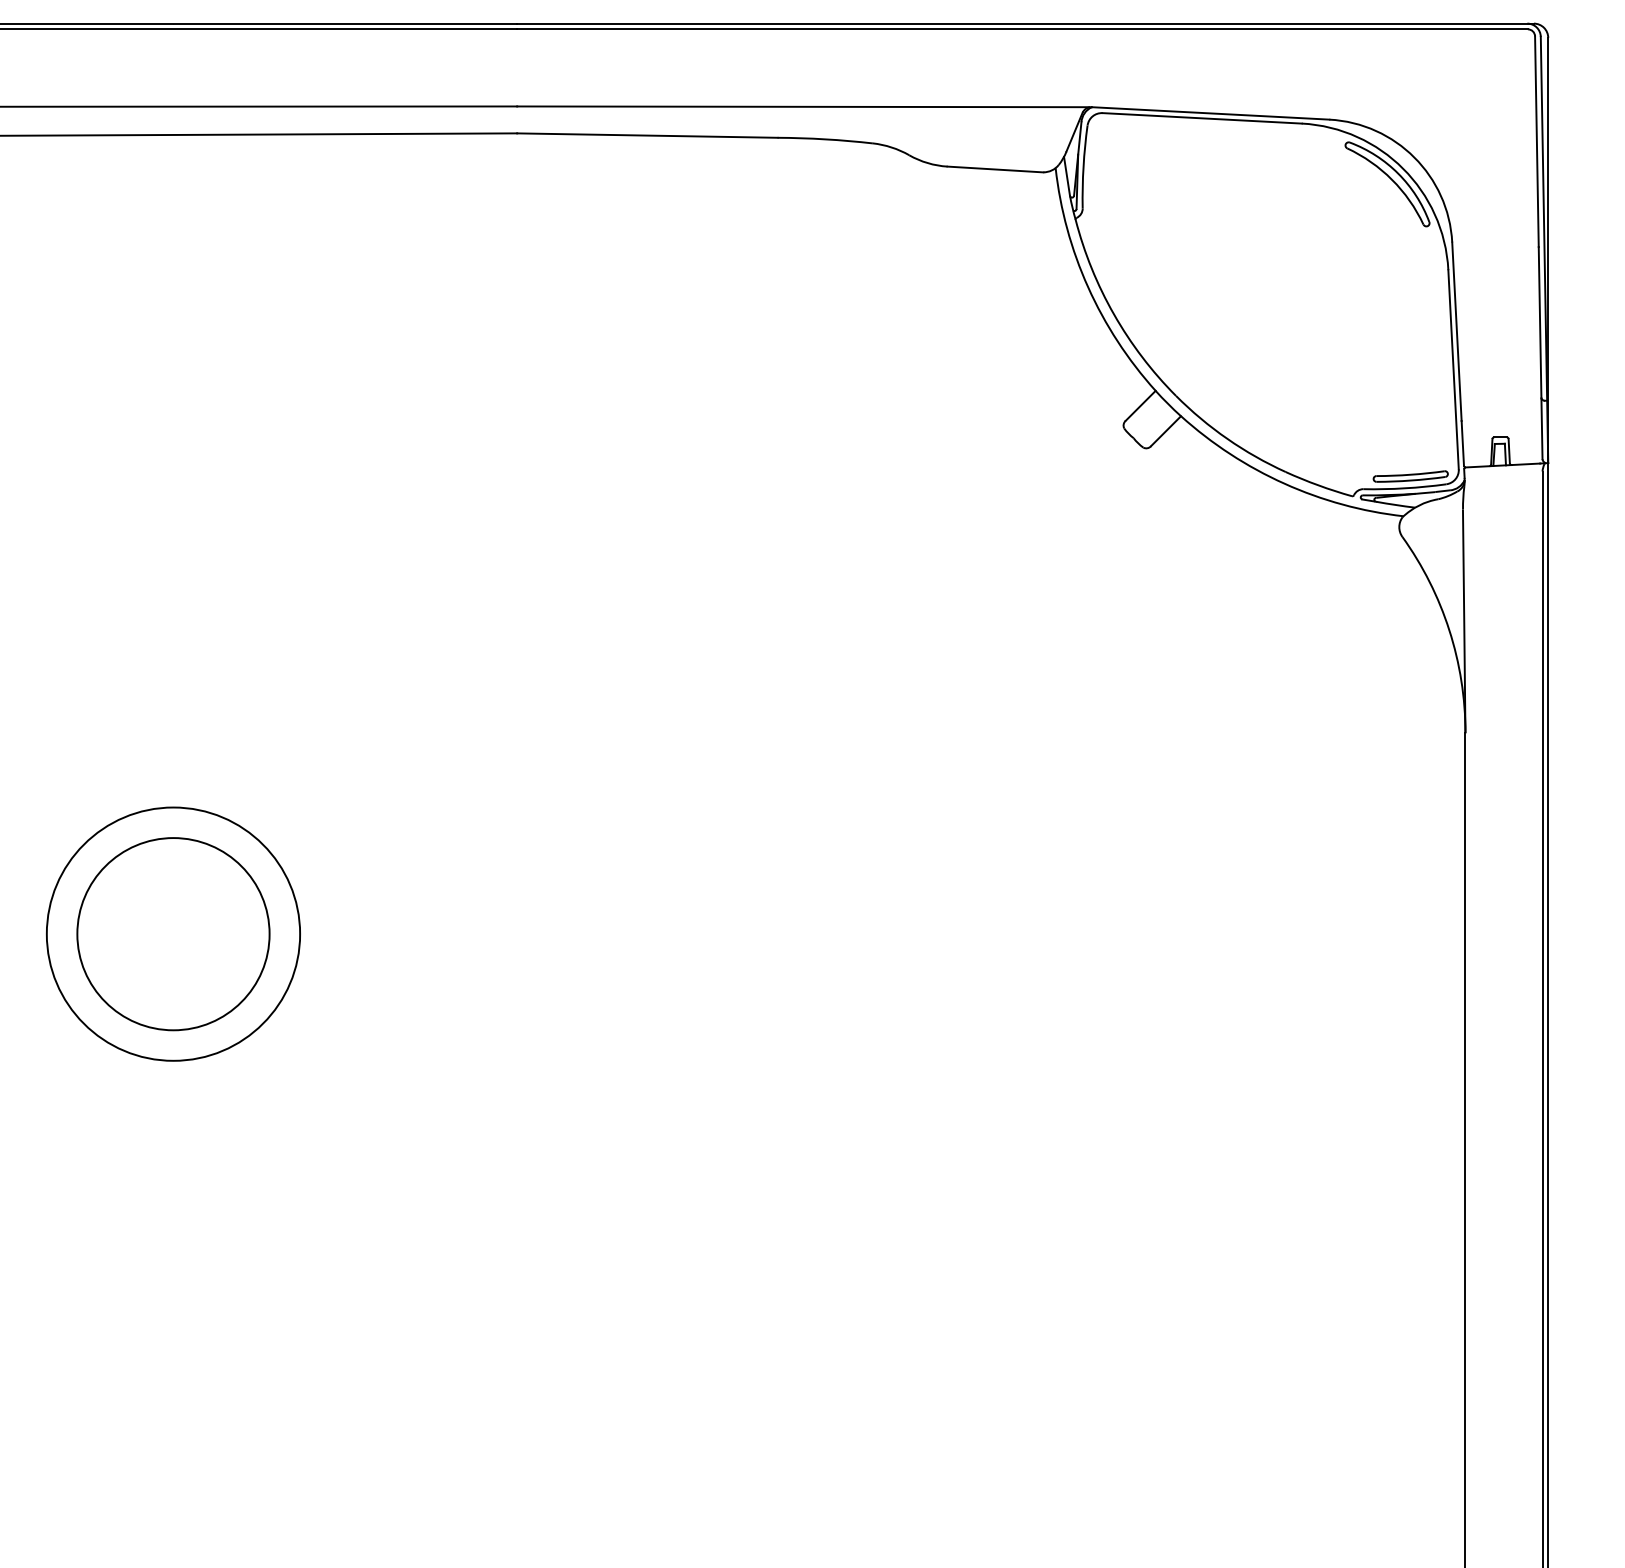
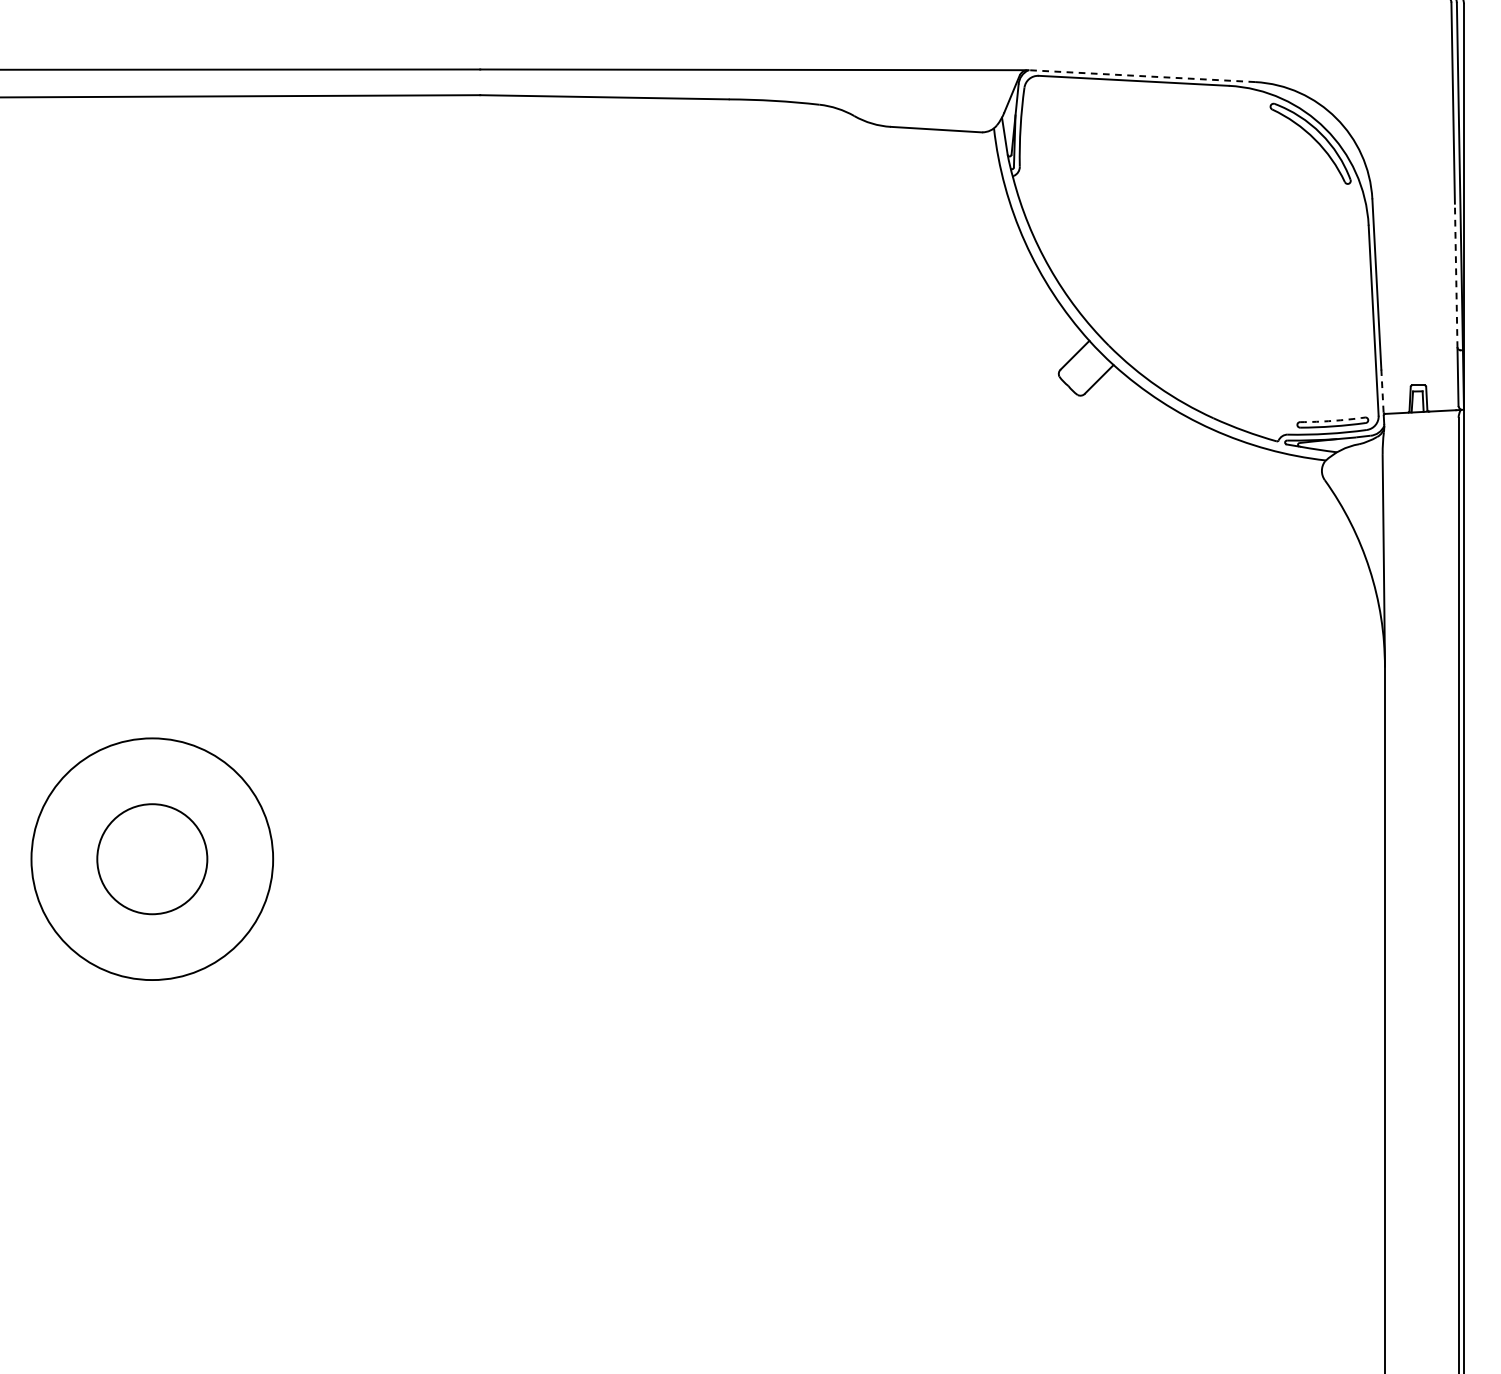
line: (1210, 113) -> (1141, 76), solid -> dashed
line: (1540, 322) -> (1456, 275), solid -> dashed
line: (1462, 442) -> (1382, 390), solid -> dashed
arc: (1410, 474) -> (1332, 420), solid -> dashed
circle: (173, 934) -> (152, 859), size x0.6

